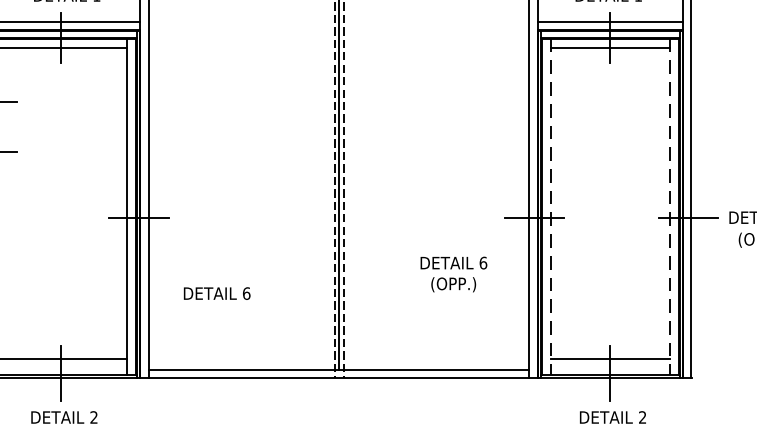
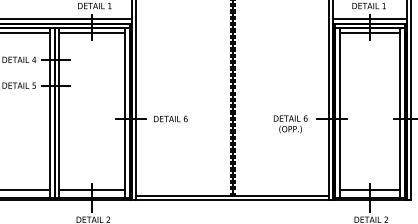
line: (550, 207) -> (339, 113), dashed -> solid
line: (670, 207) -> (400, 113), dashed -> solid
text: (453, 274) -> (290, 124), moved
text: (216, 292) -> (170, 118), moved

